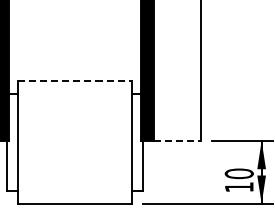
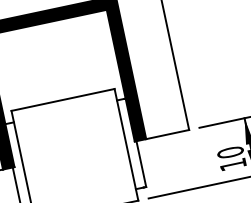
line: (75, 81) -> (63, 100), dashed -> solid
line: (177, 140) -> (167, 134), dashed -> solid

